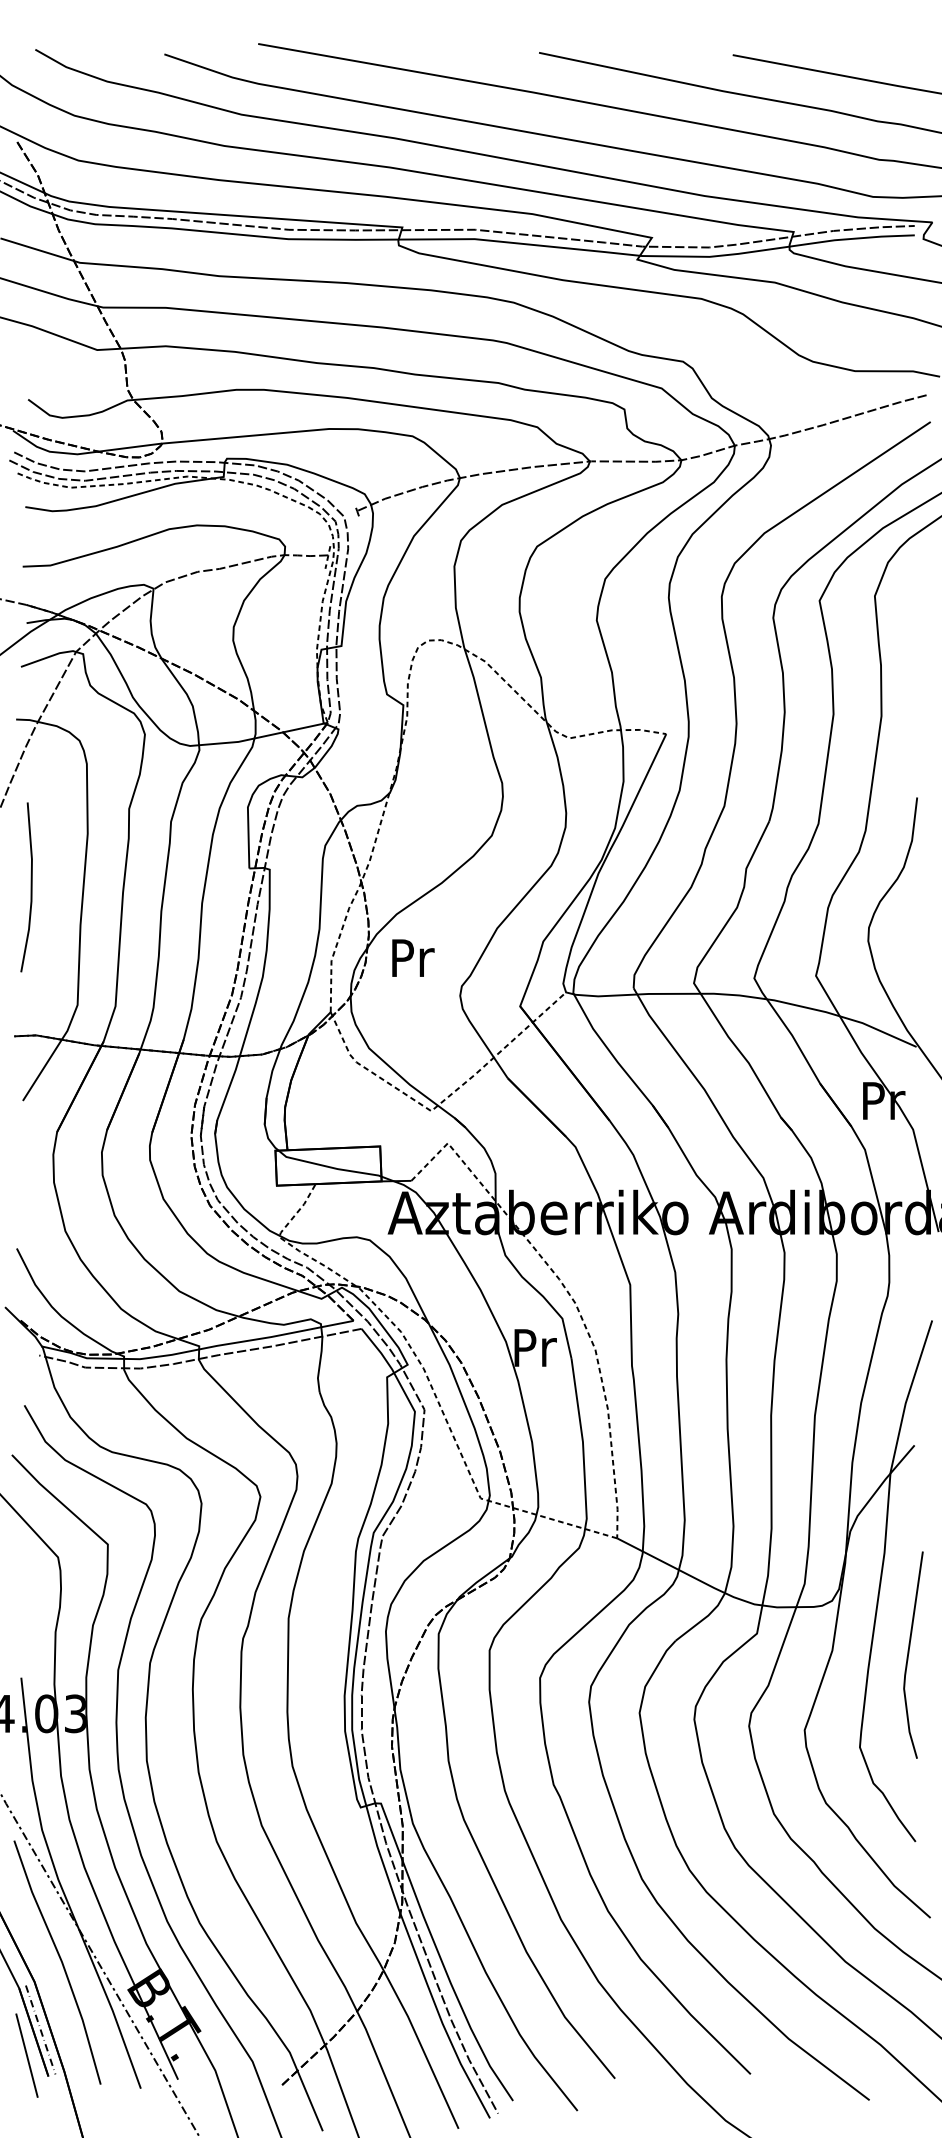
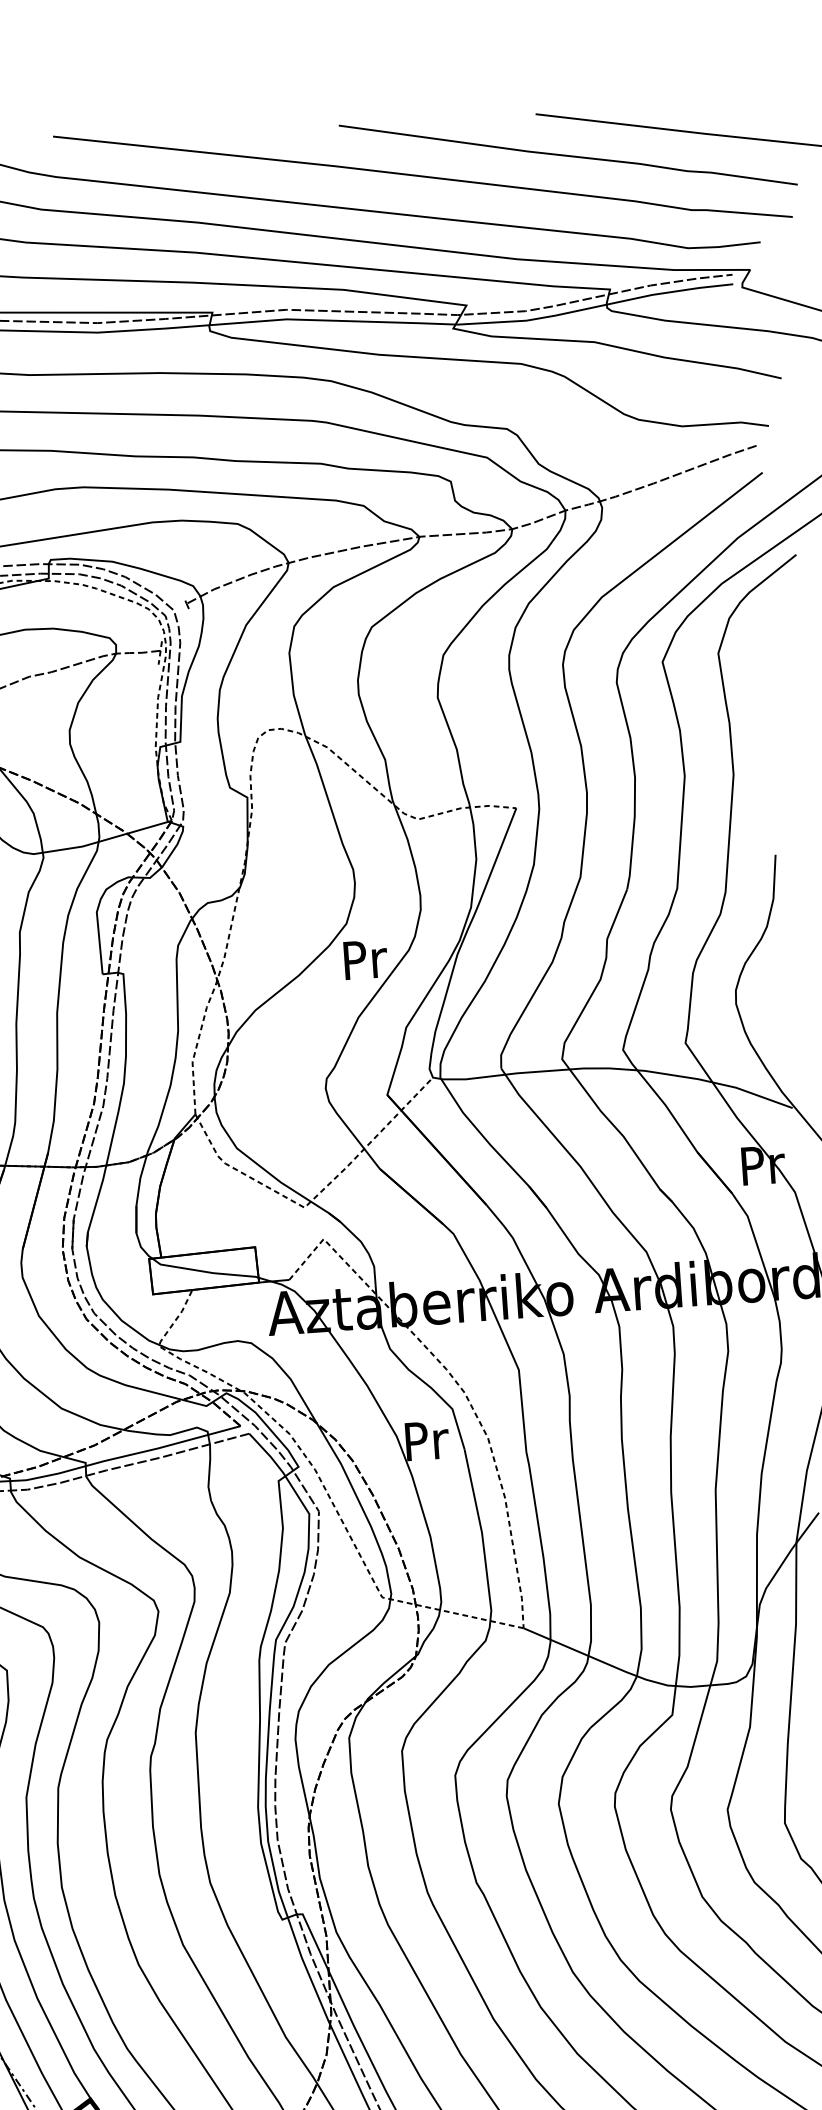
text: (413, 957) -> (365, 958), moved

